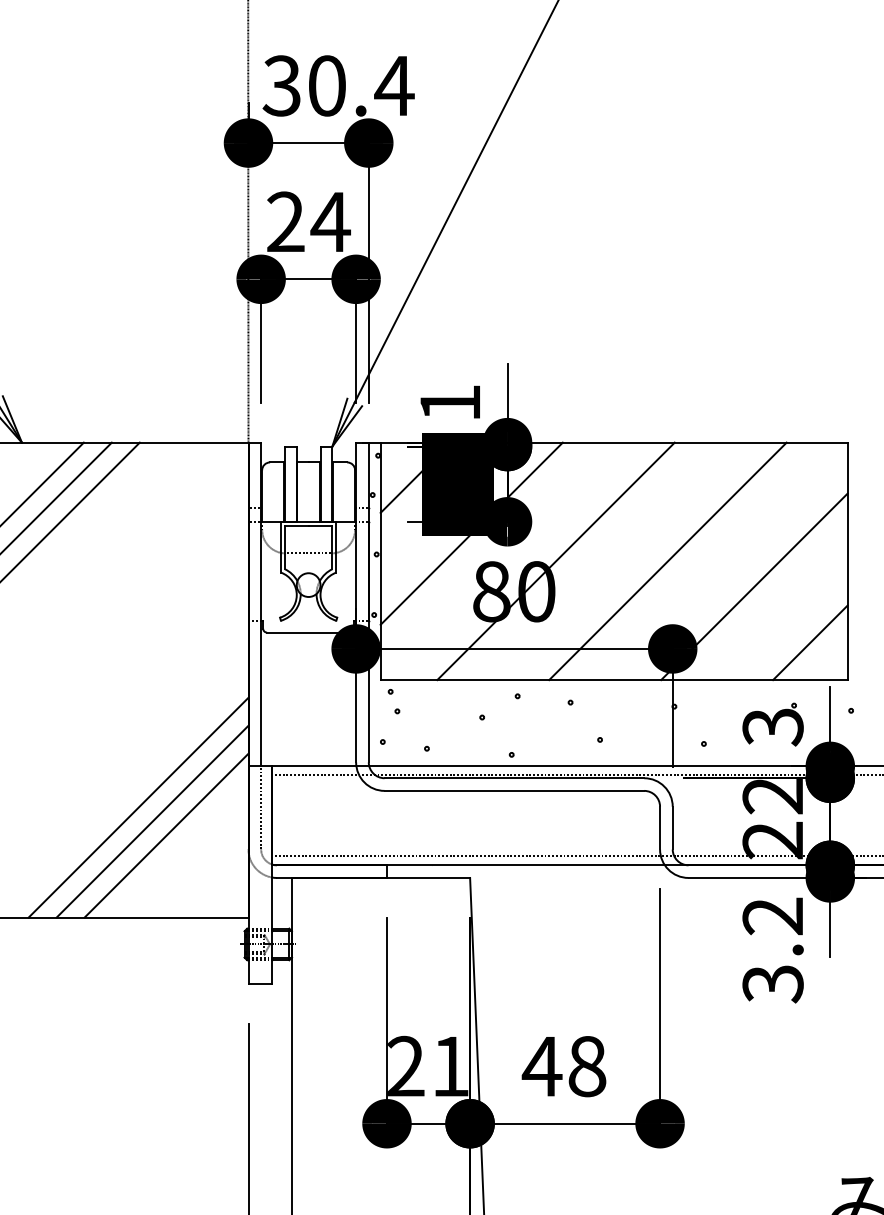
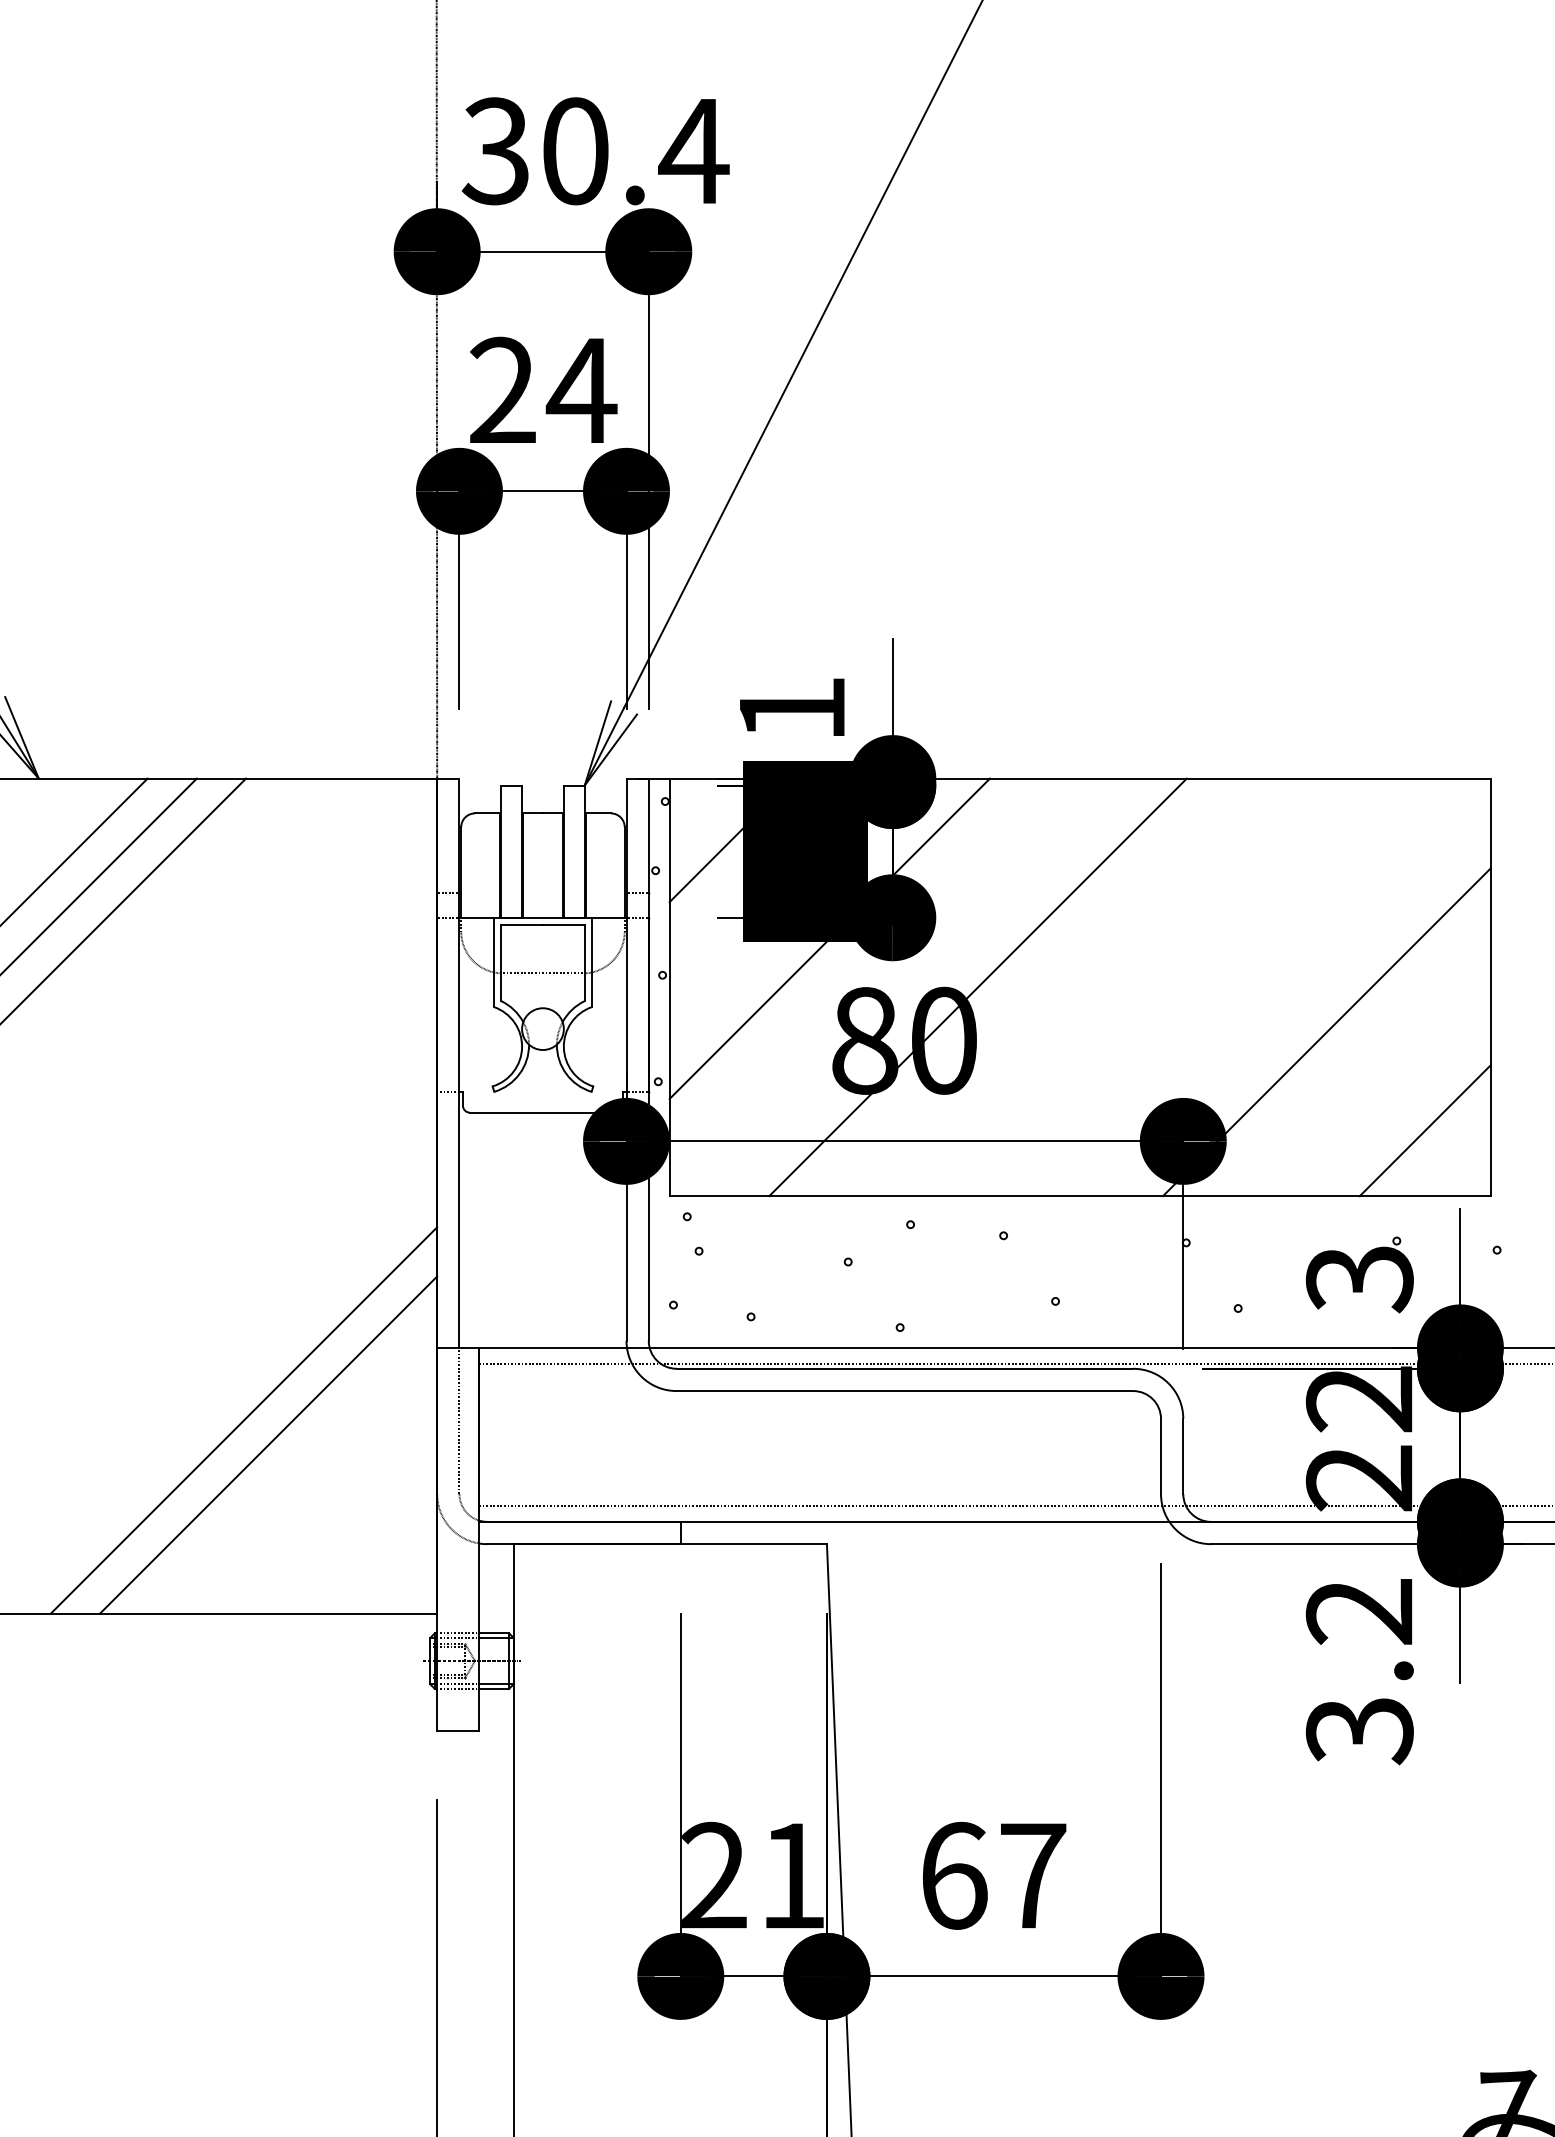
line: (667, 561) -> (1174, 987), removed
line: (166, 835) -> (292, 1469), removed
text: (563, 1066) -> (991, 1875), 48 -> 67

